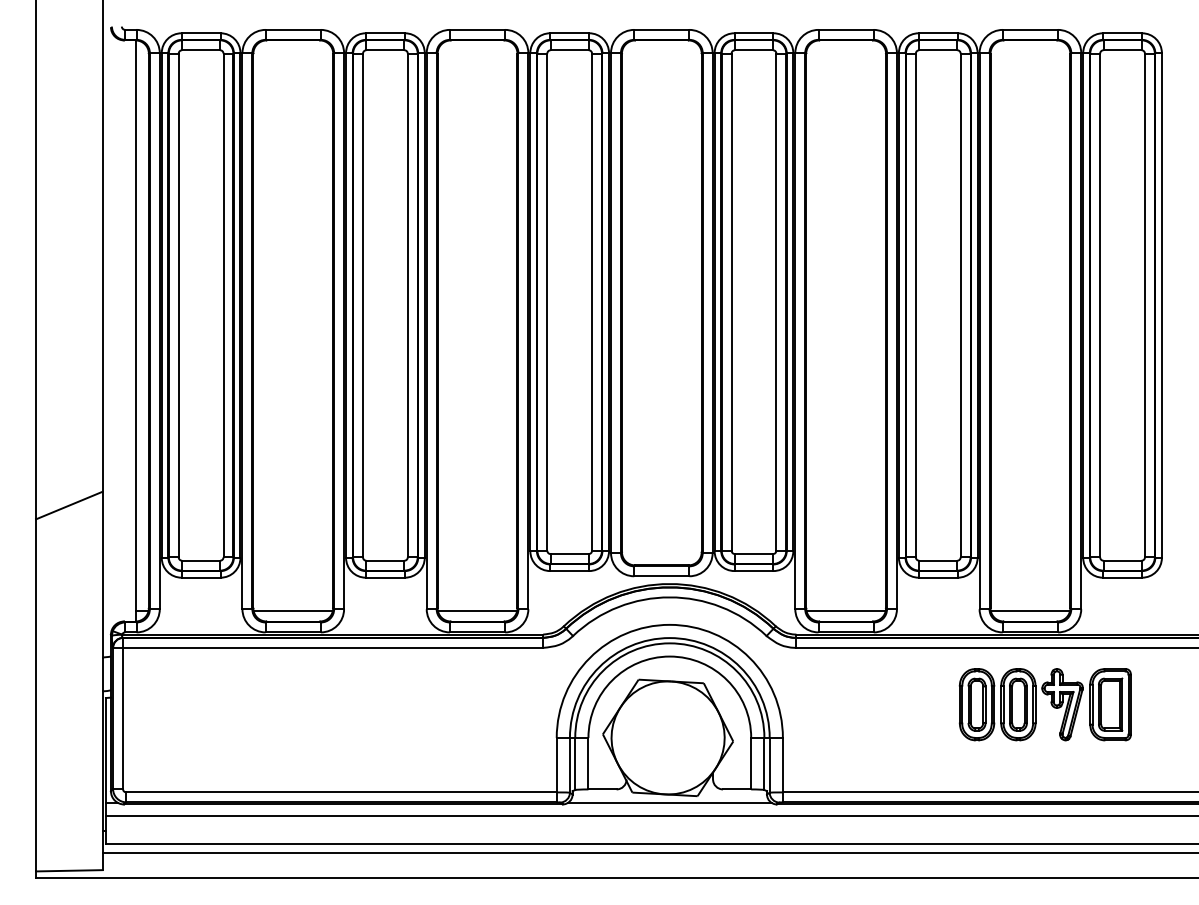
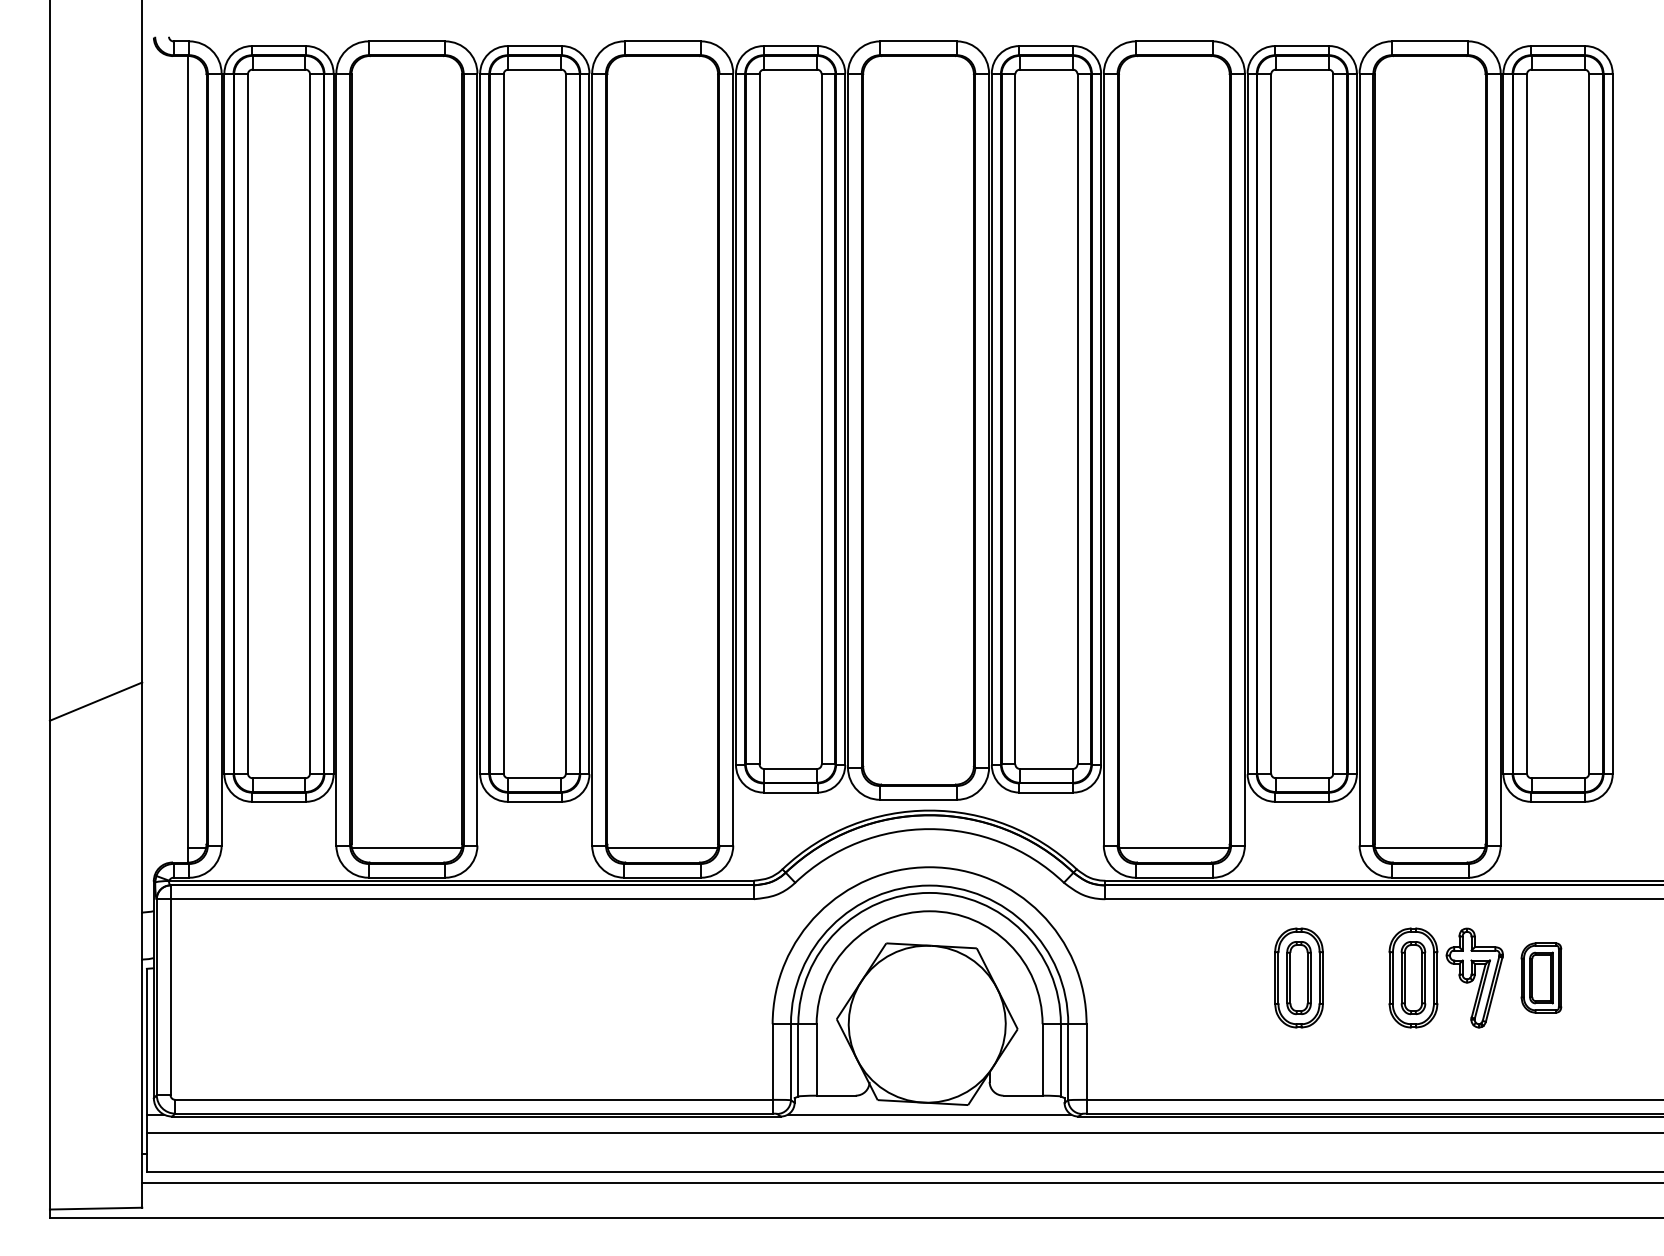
part: (976, 704) -> (1298, 977), moved
part: (1110, 704) -> (1541, 977), size x0.7

